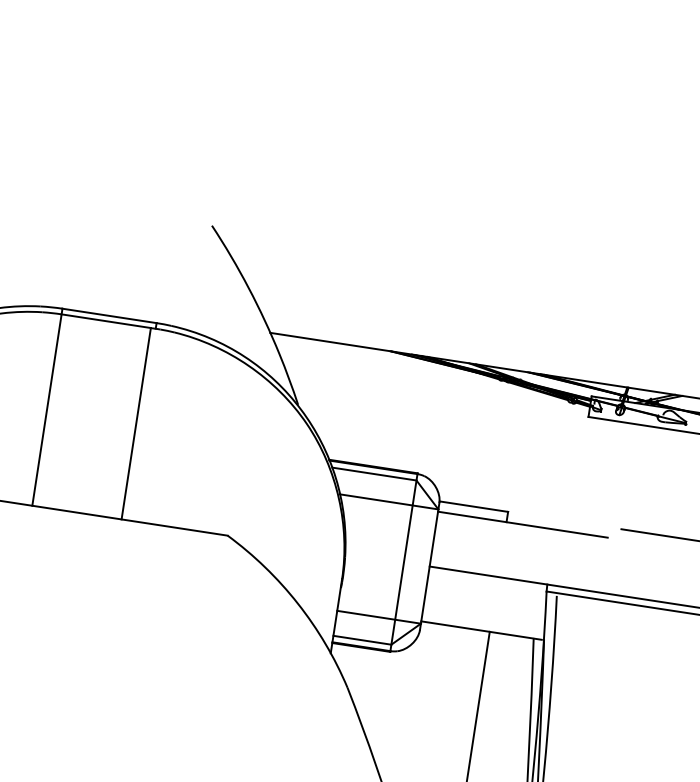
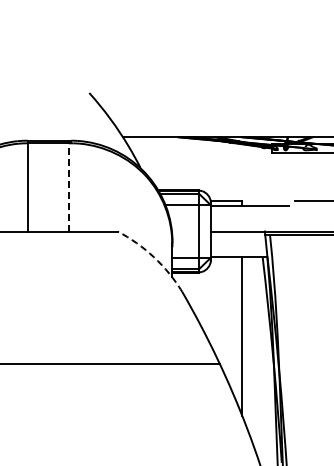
line: (135, 421) -> (68, 186), solid -> dashed
arc: (298, 604) -> (154, 257), solid -> dashed

